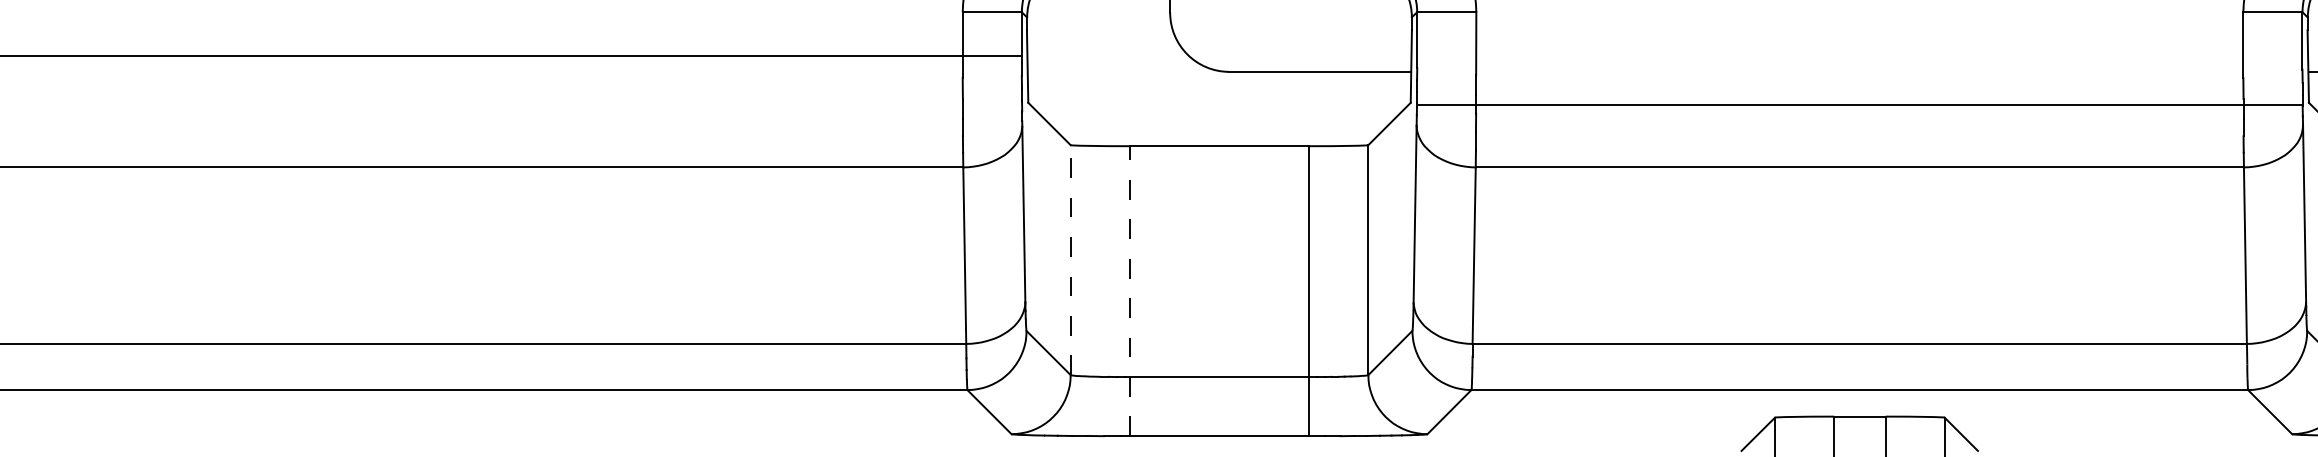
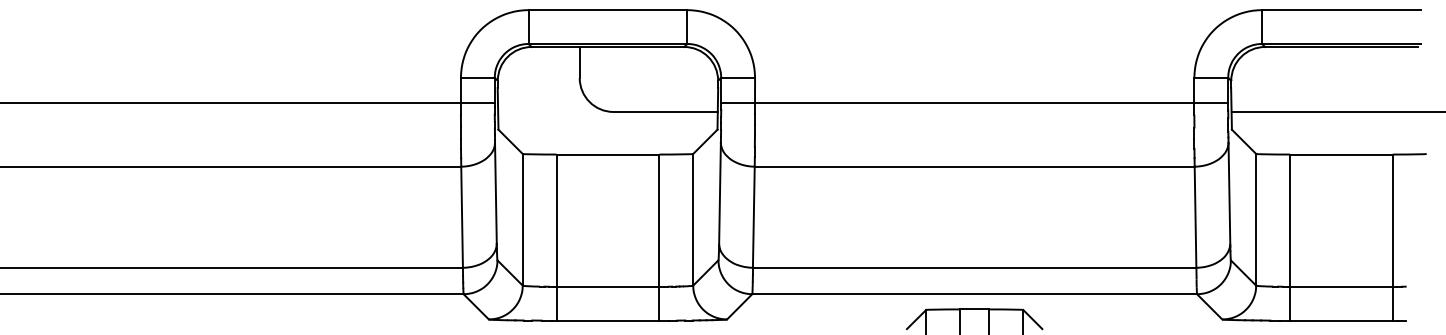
line: (1859, 104) -> (974, 102), moved
line: (1070, 259) -> (522, 219), dashed -> solid
line: (1129, 291) -> (556, 237), dashed -> solid

